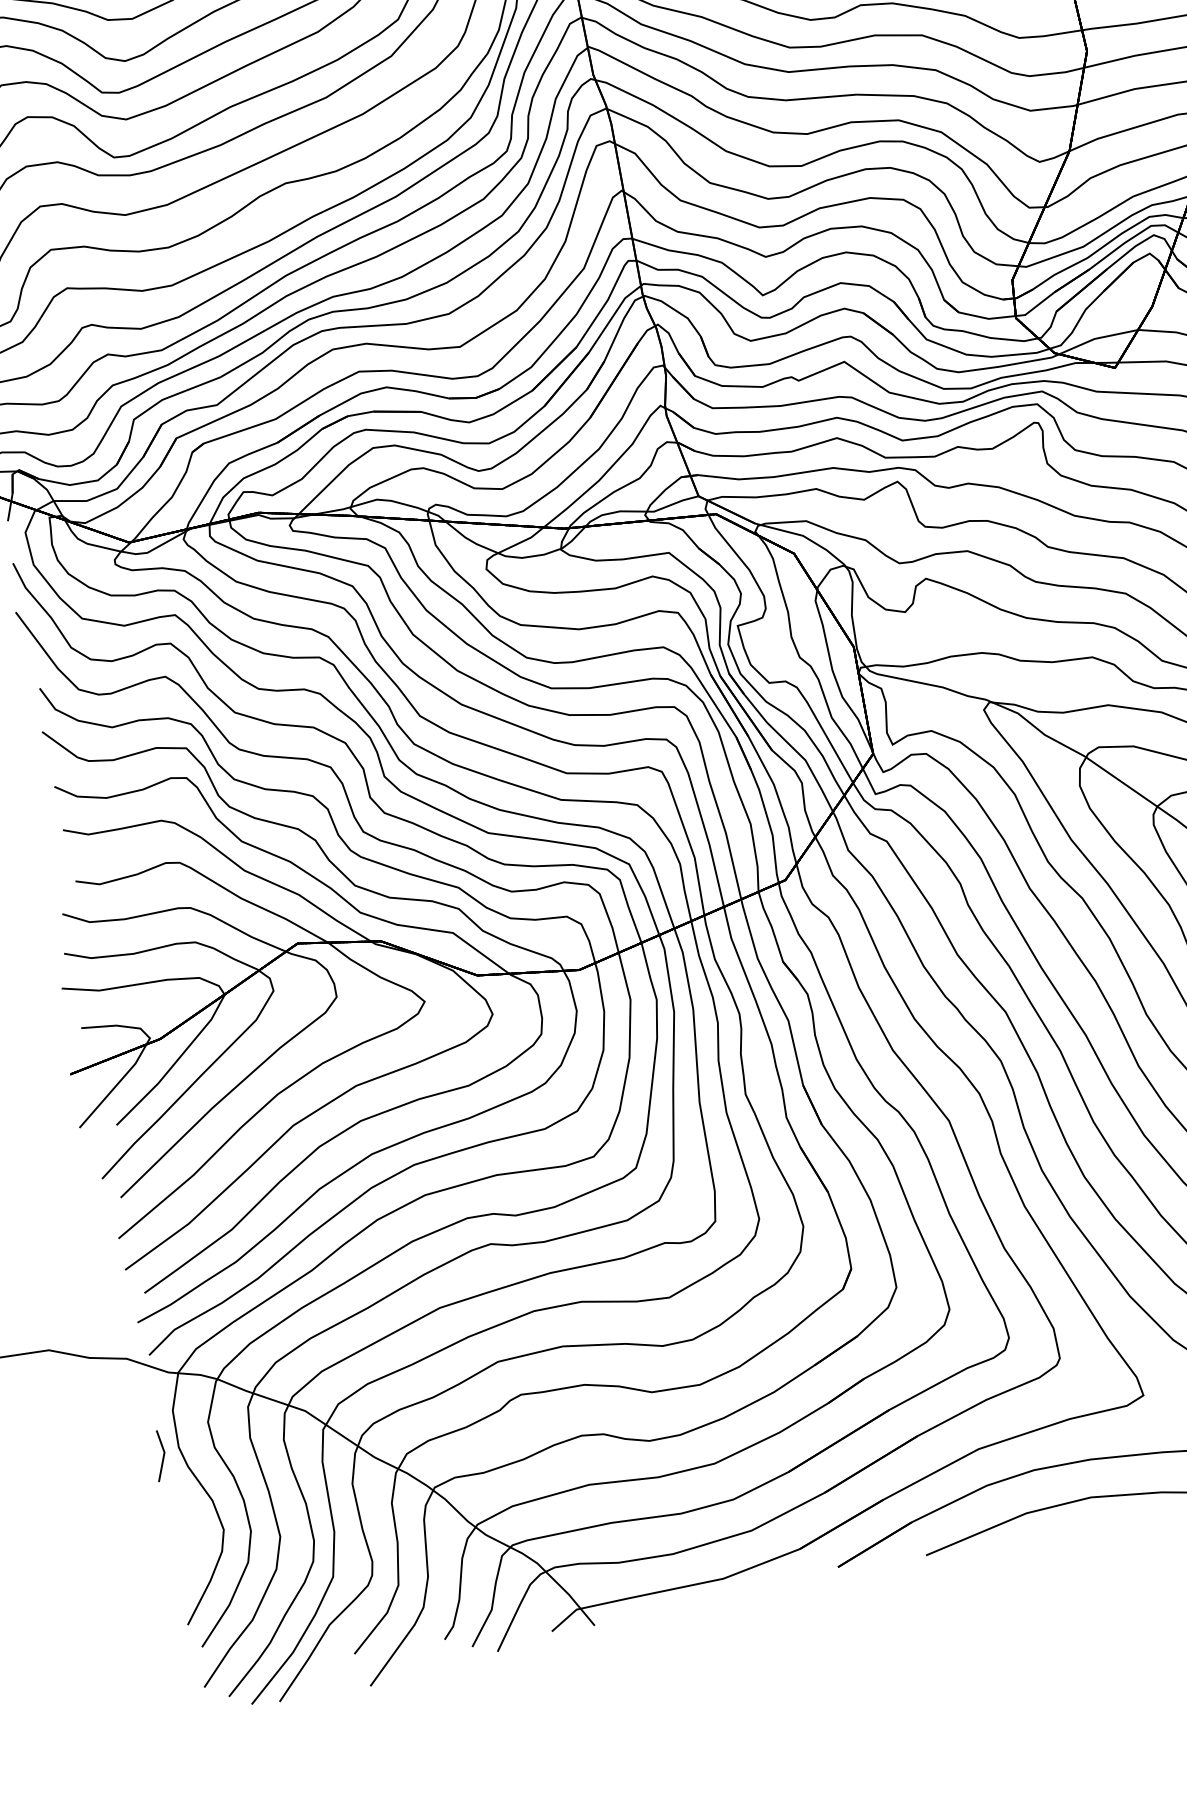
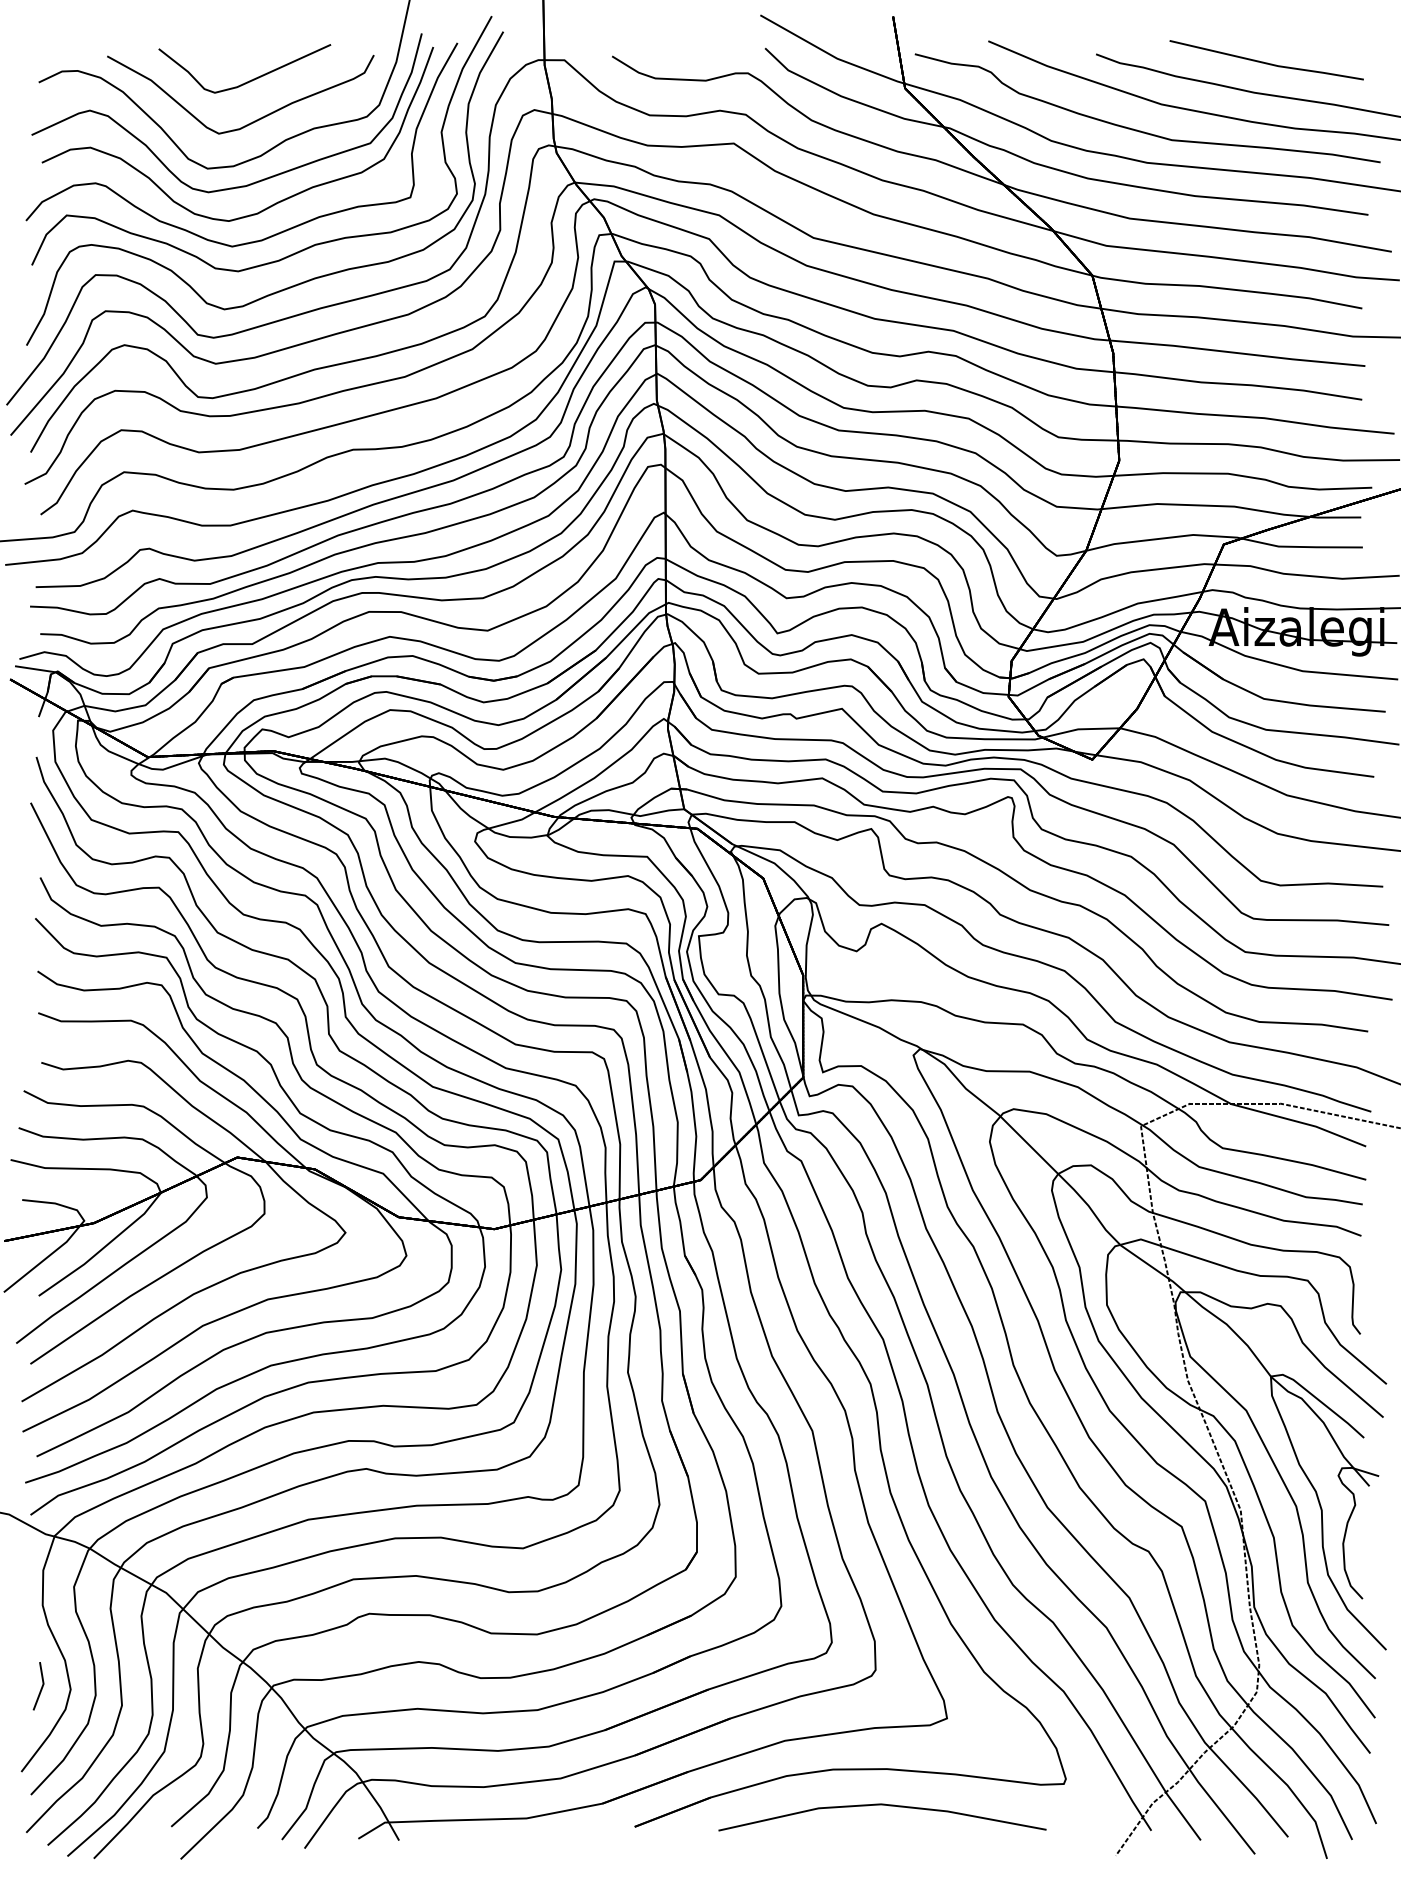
line: (162, 1457) -> (40, 1688), moved

